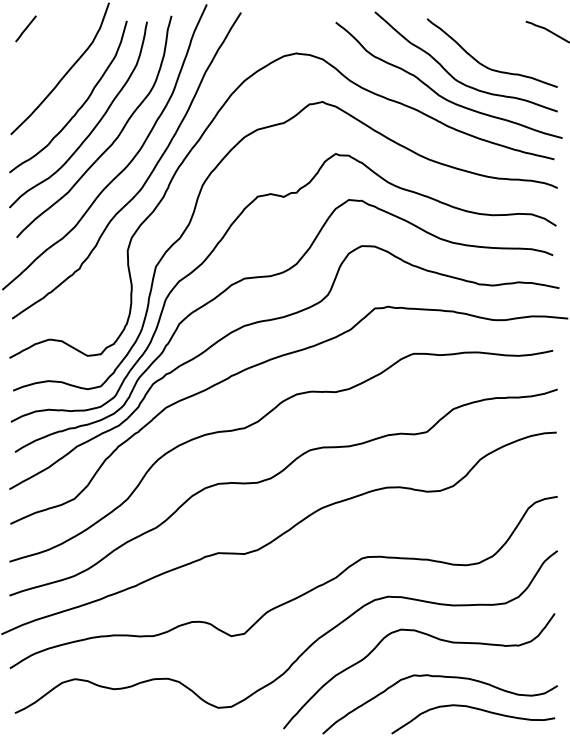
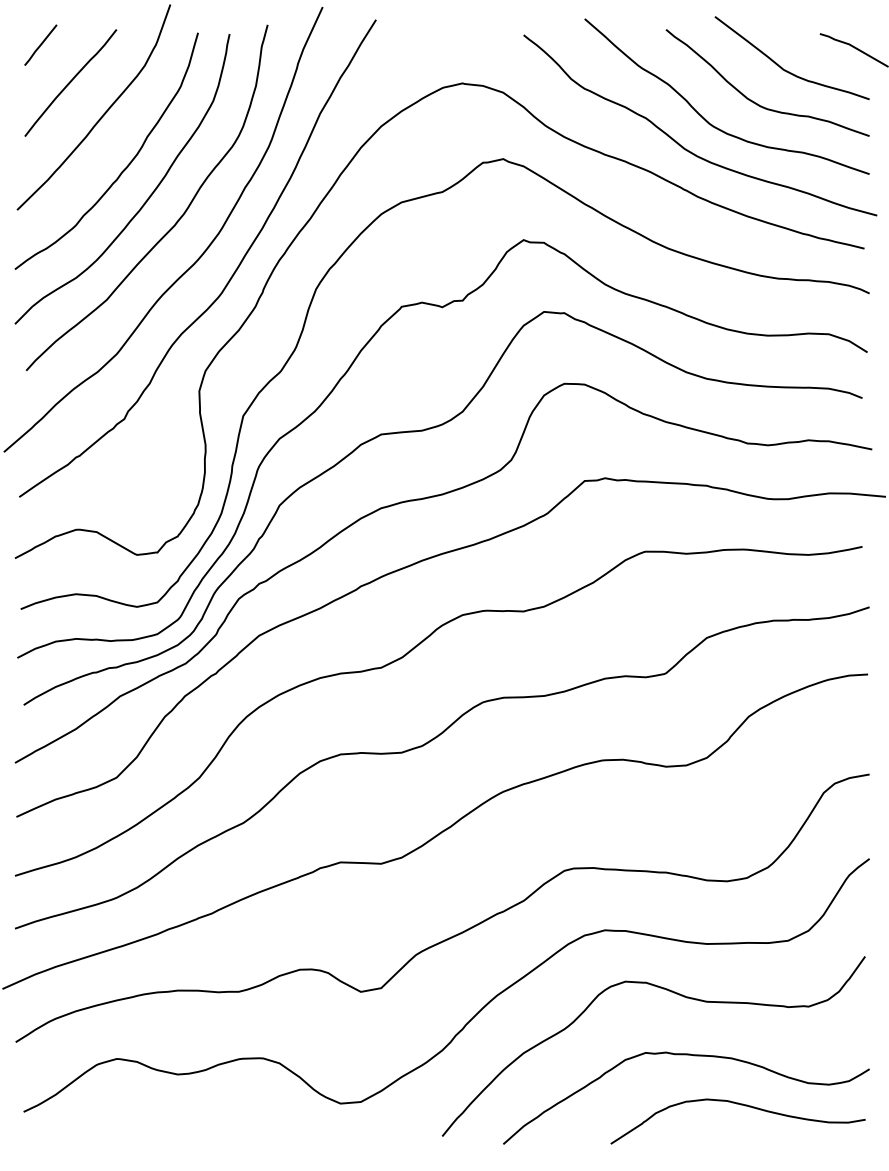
curve: (504, 44) -> (786, 69), added
curve: (45, 52) -> (71, 82), added

